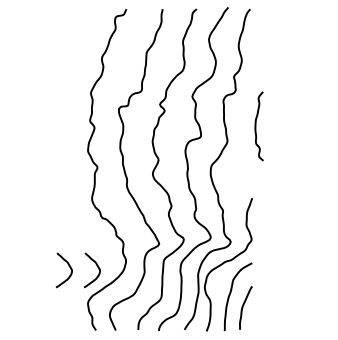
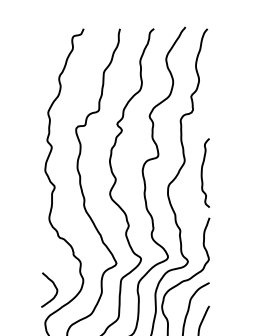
curve: (256, 126) -> (202, 173), moved
curve: (68, 266) -> (25, 286), removed

